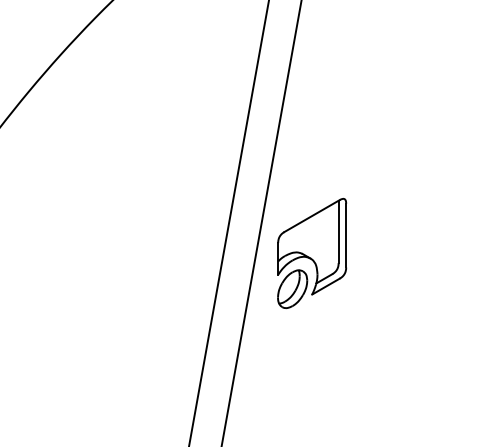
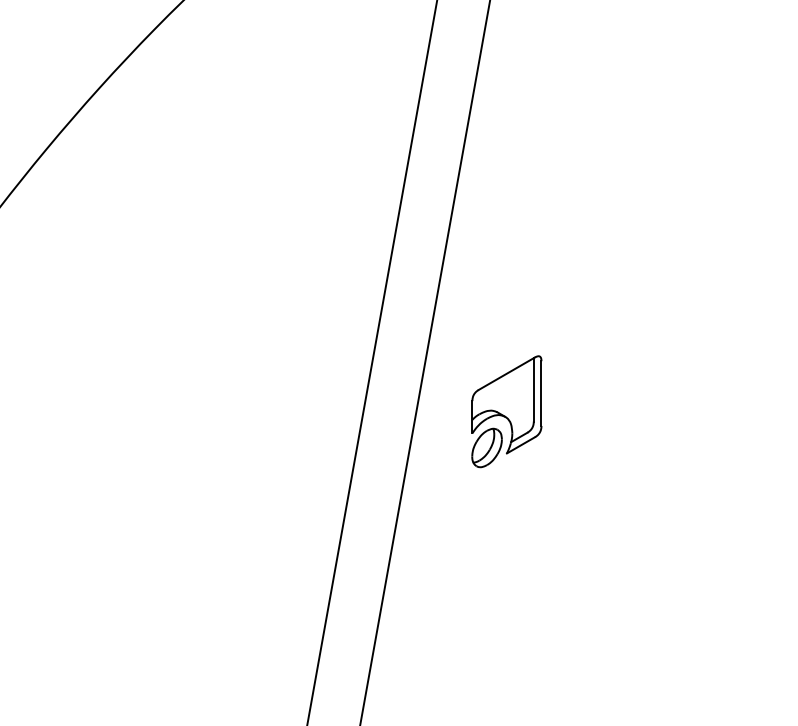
part: (311, 253) -> (506, 411), size x0.62

